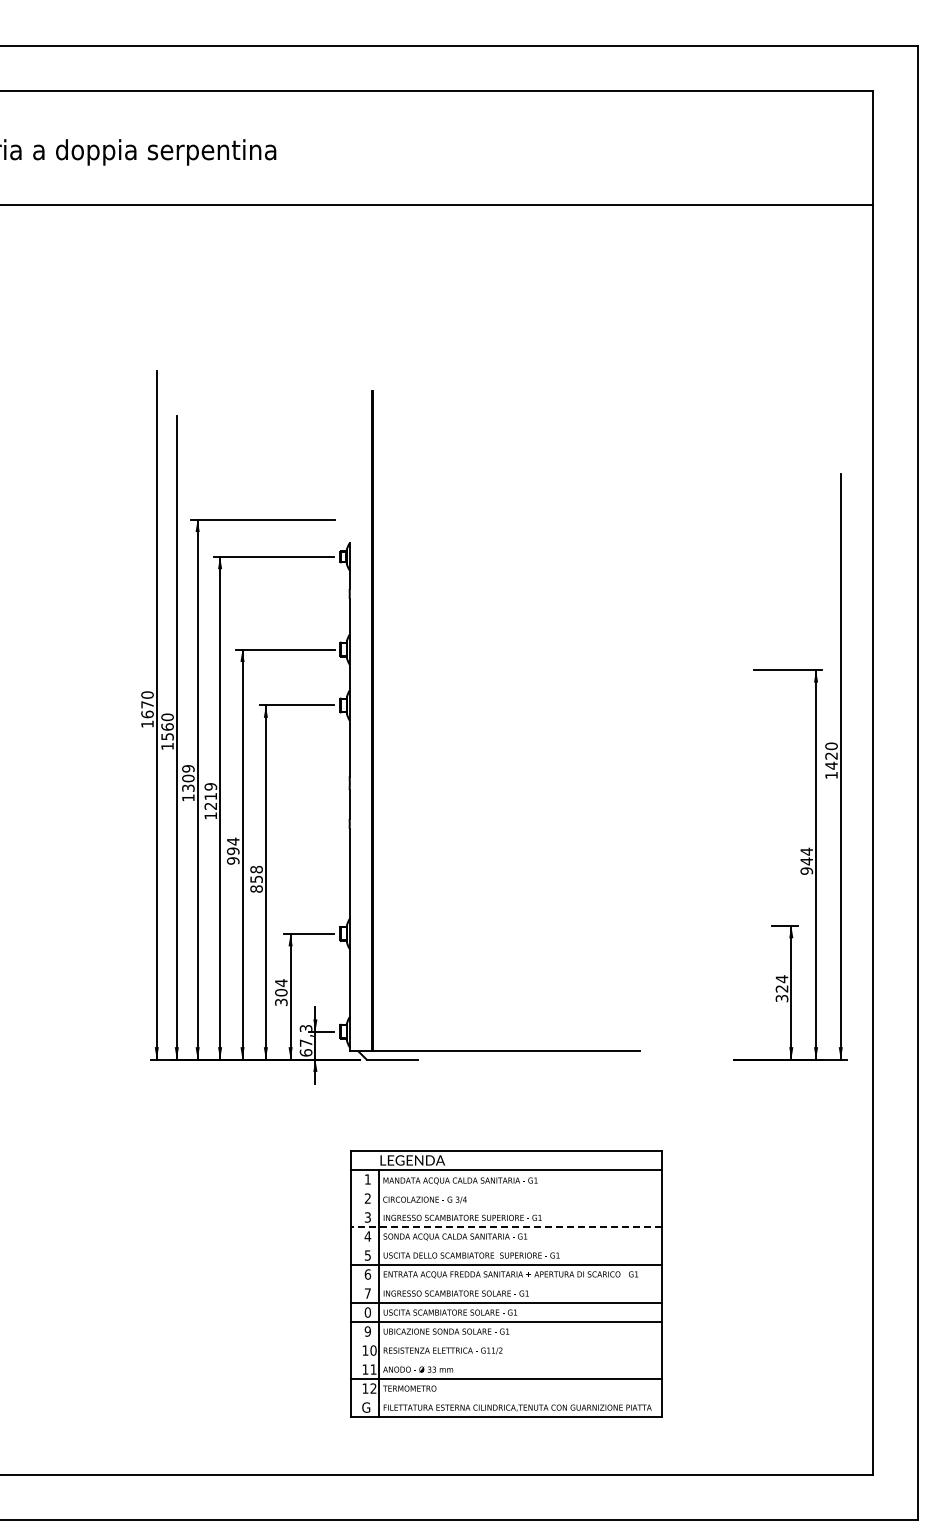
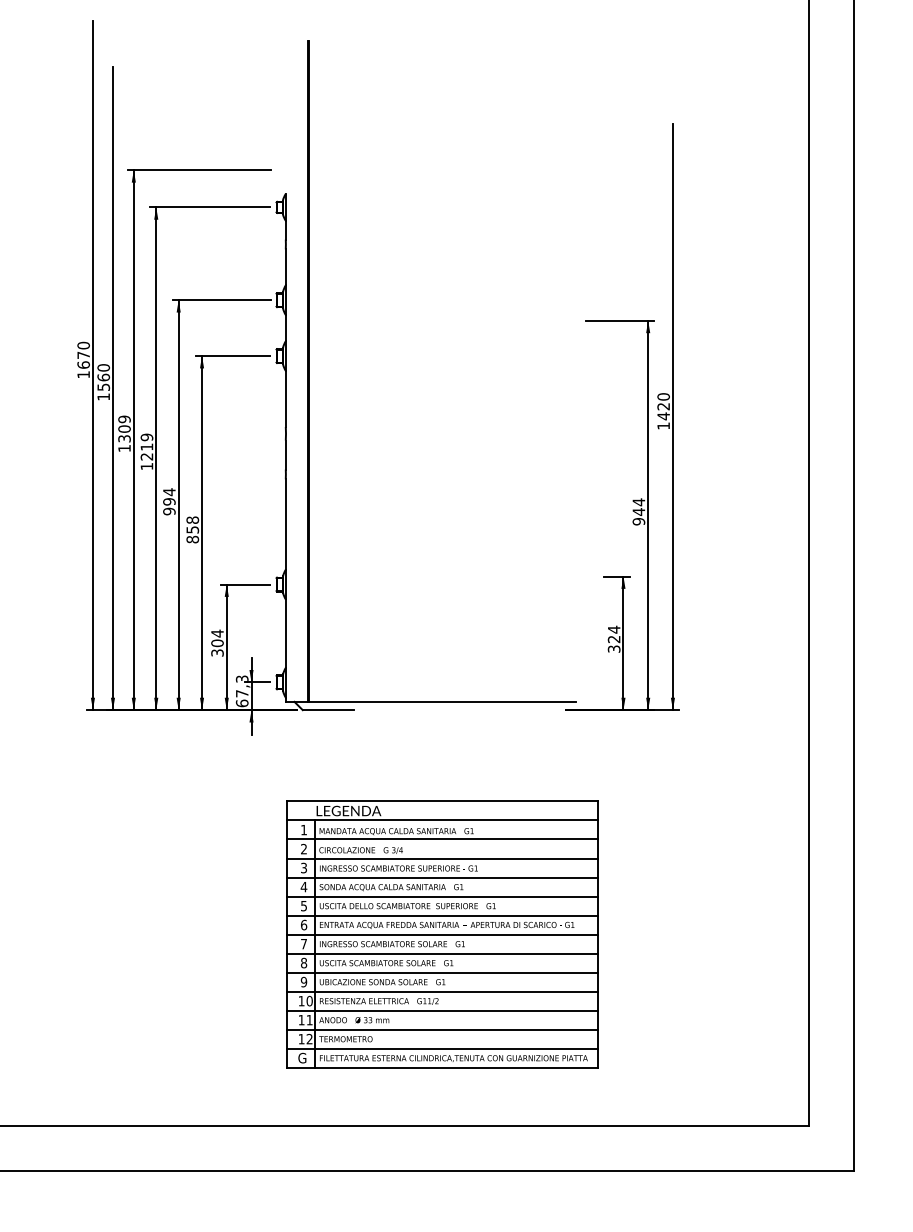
part: (815, 766) -> (647, 417), moved
line: (506, 1188) -> (442, 839), added
line: (506, 1208) -> (442, 859), added
line: (505, 1226) -> (441, 877), dashed -> solid
line: (506, 1245) -> (442, 896), added
line: (506, 1283) -> (442, 934), added
text: (367, 1312) -> (303, 963), 0 -> 8
line: (506, 1340) -> (442, 991), added
line: (506, 1359) -> (442, 1010), added
line: (506, 1398) -> (442, 1049), added

